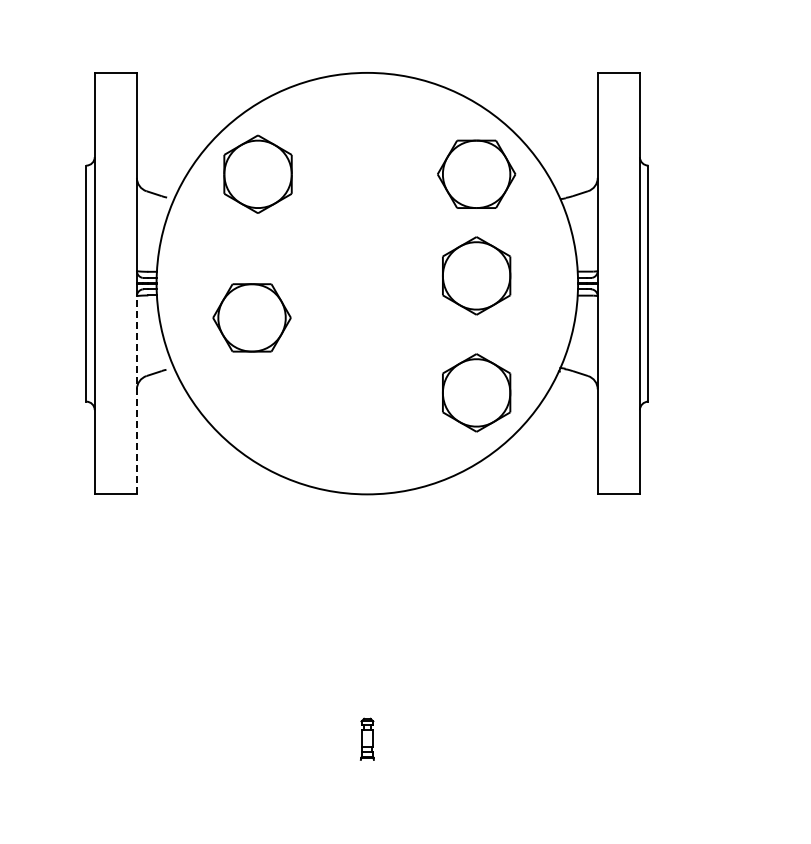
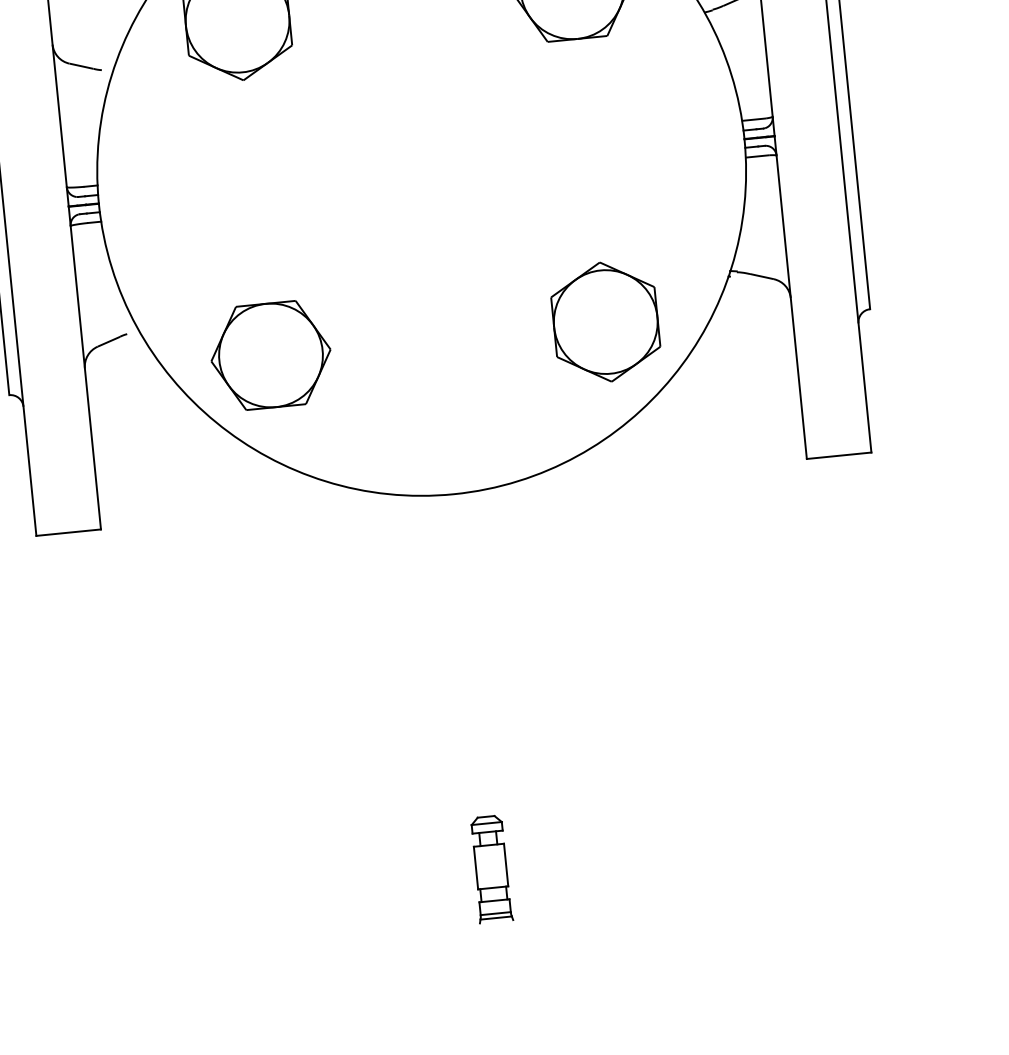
part: (476, 275) -> (587, 142), removed
part: (251, 317) -> (270, 354), moved
line: (136, 394) -> (85, 376), dashed -> solid
part: (367, 739) -> (491, 869), size x1.67

